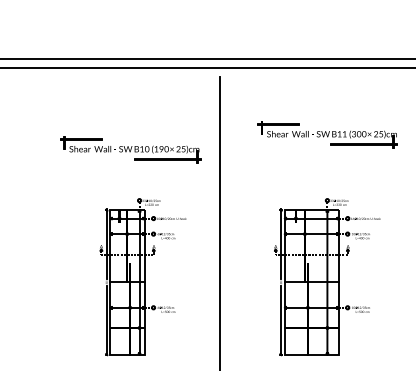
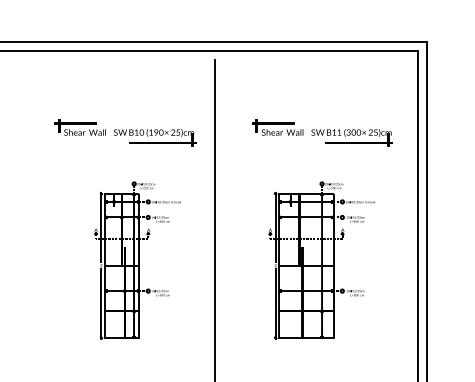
part: (327, 134) -> (322, 132), moved

